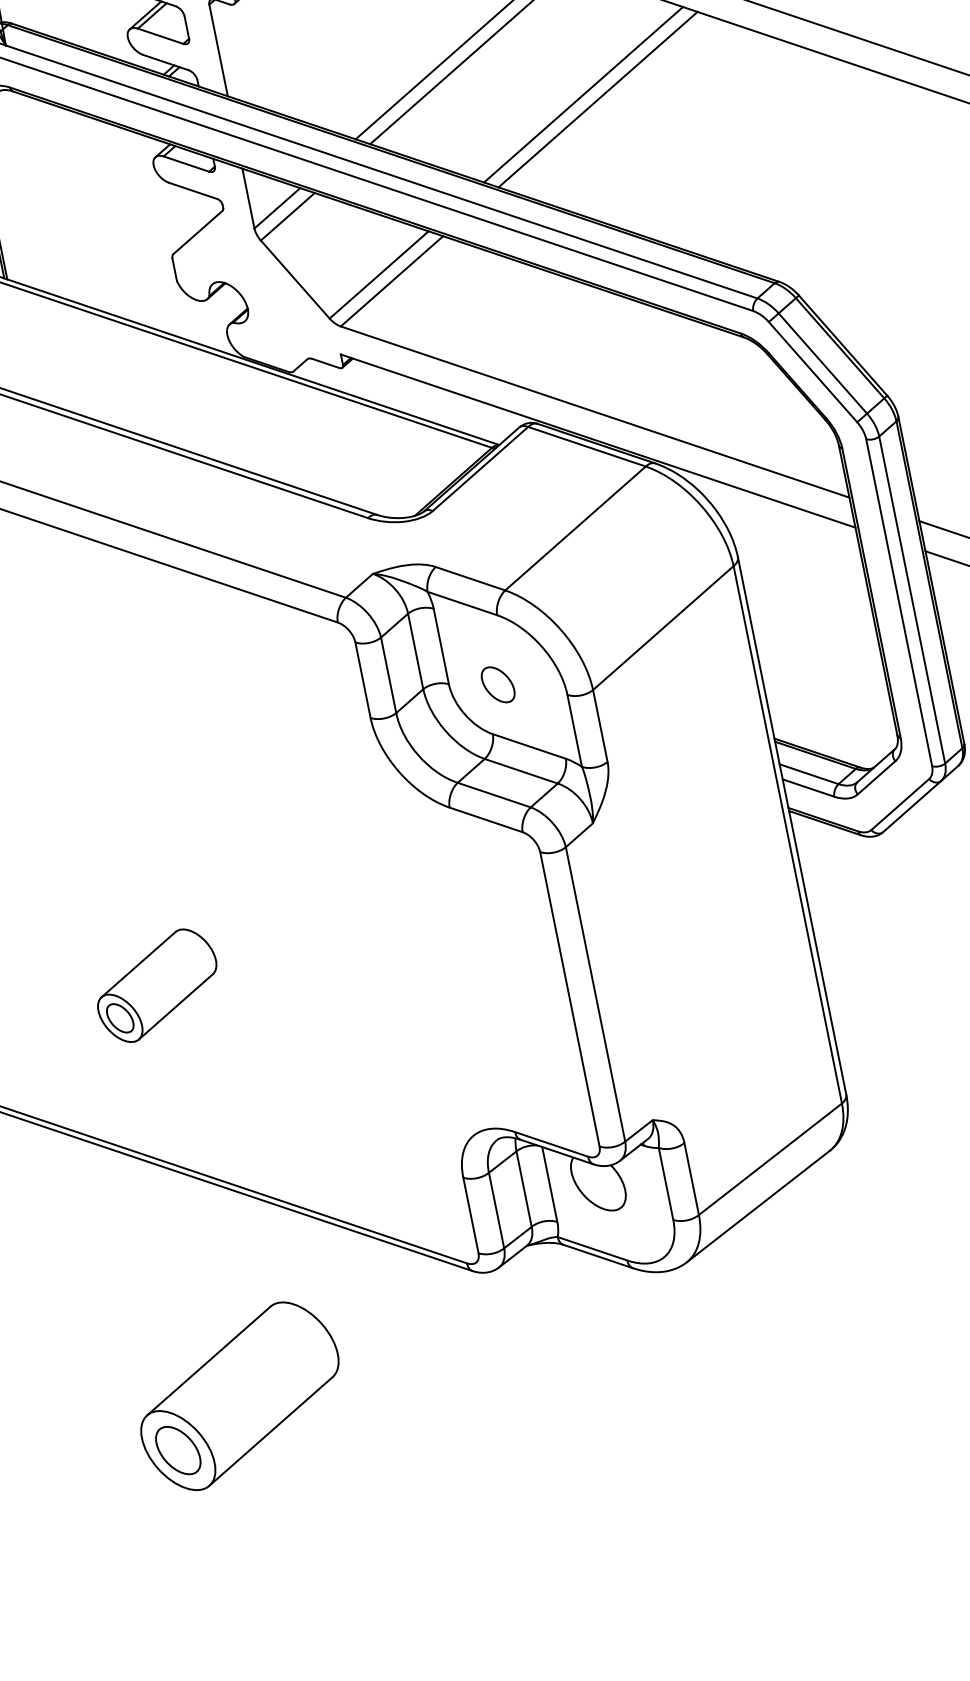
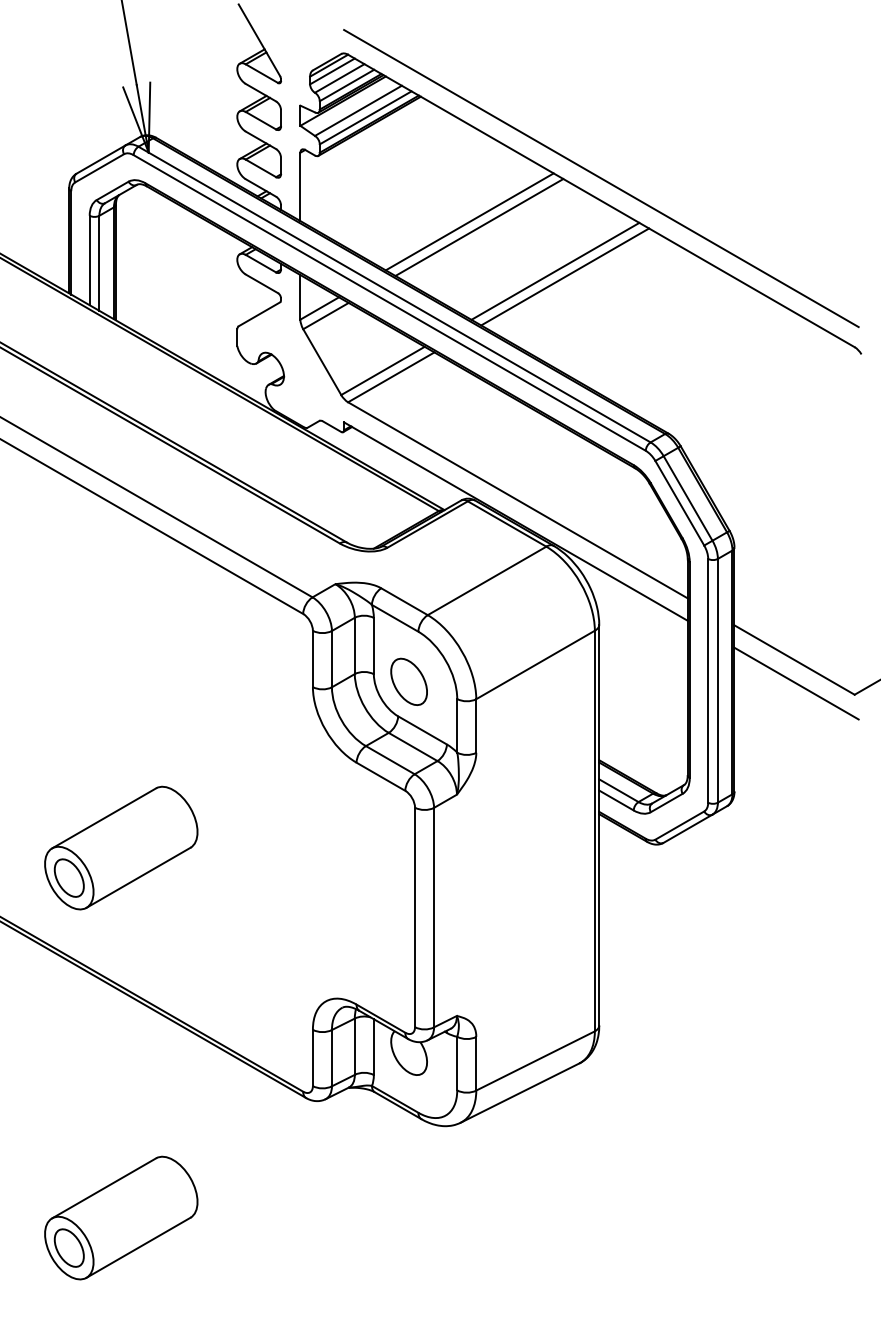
part: (497, 684) -> (408, 681), size x1.67
part: (157, 984) -> (121, 847), size x1.67
part: (240, 1395) -> (121, 1217), moved

